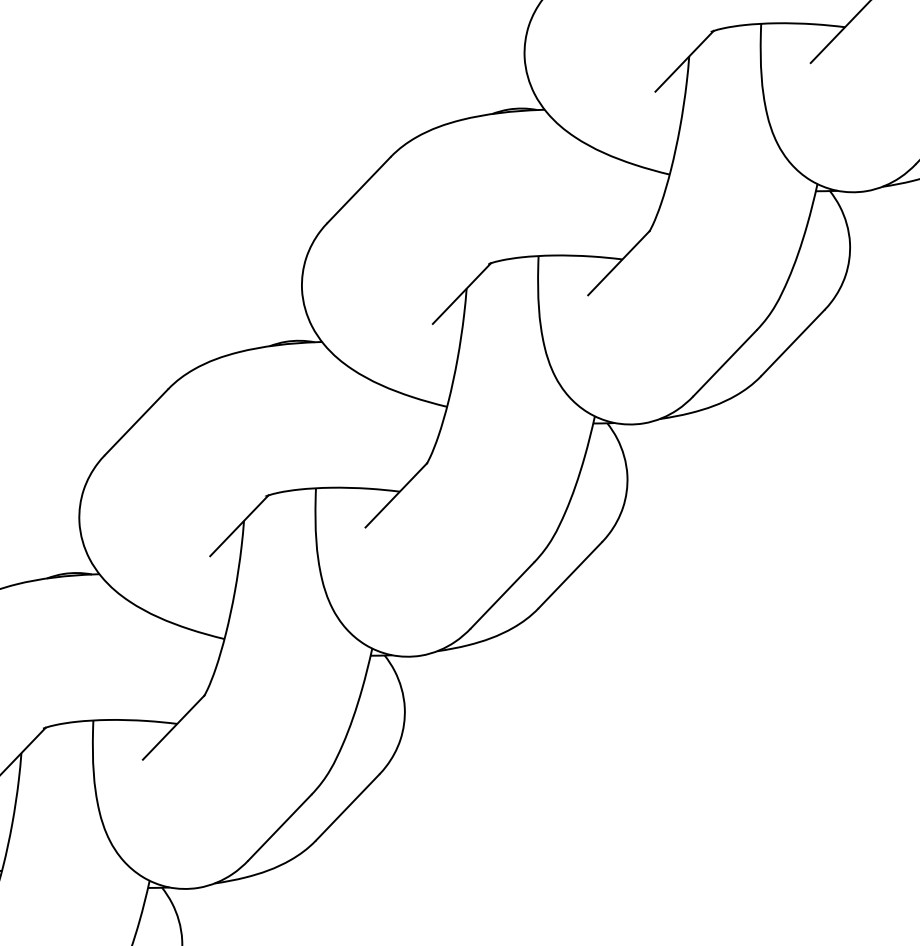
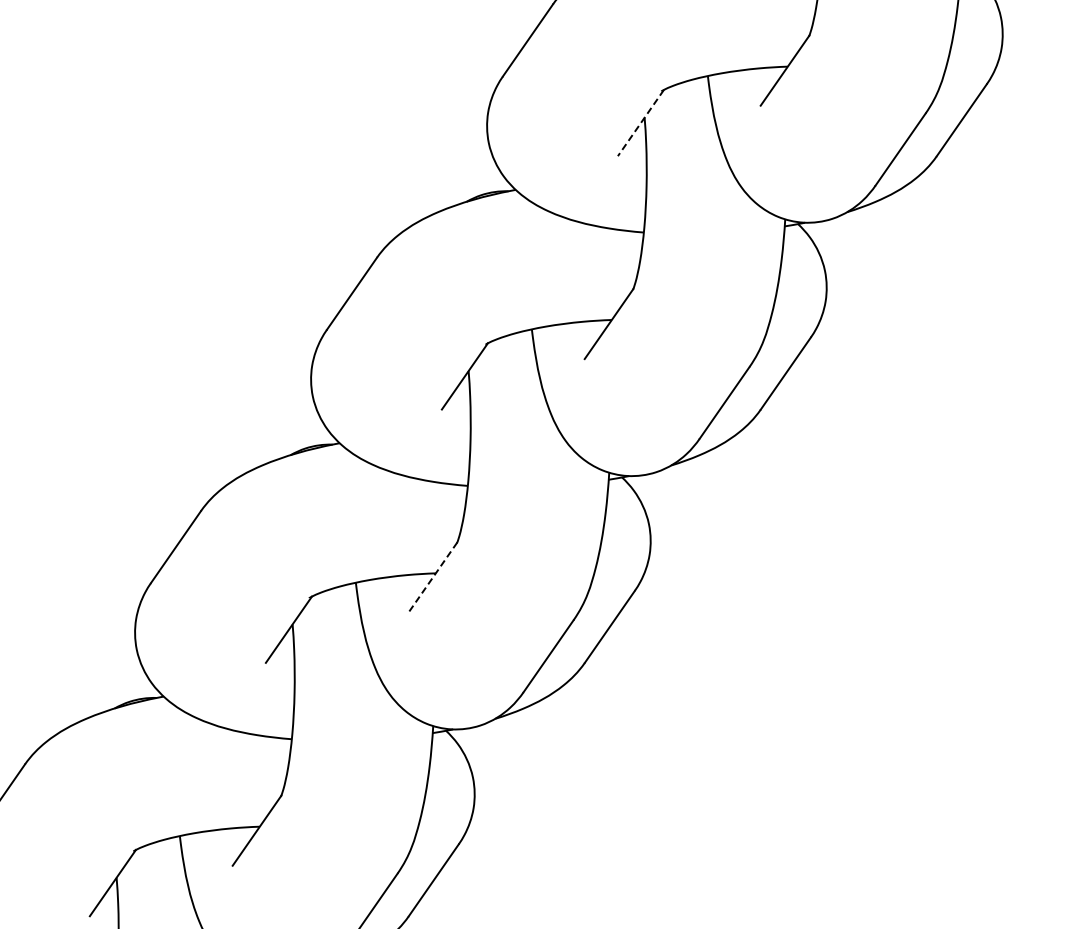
line: (684, 61) -> (640, 123), solid -> dashed
line: (396, 495) -> (433, 577), solid -> dashed

